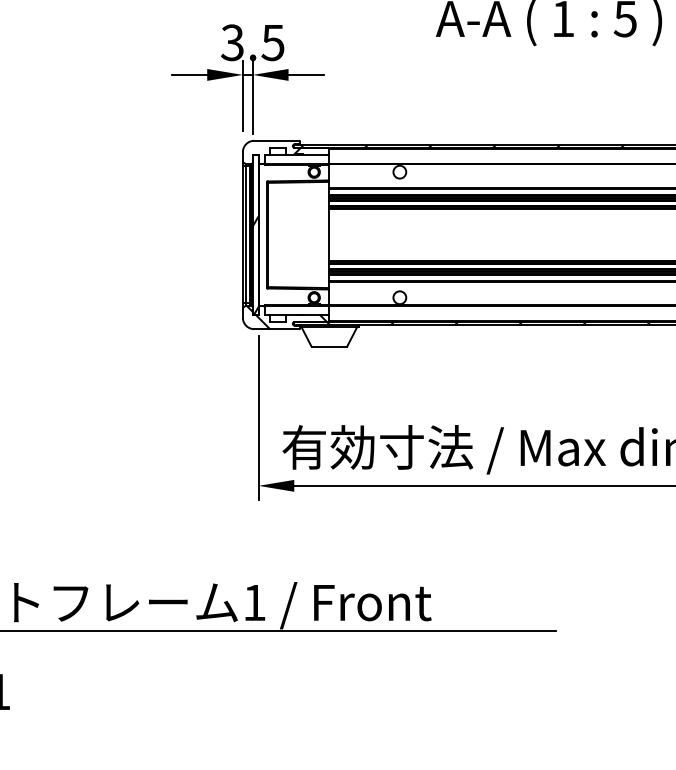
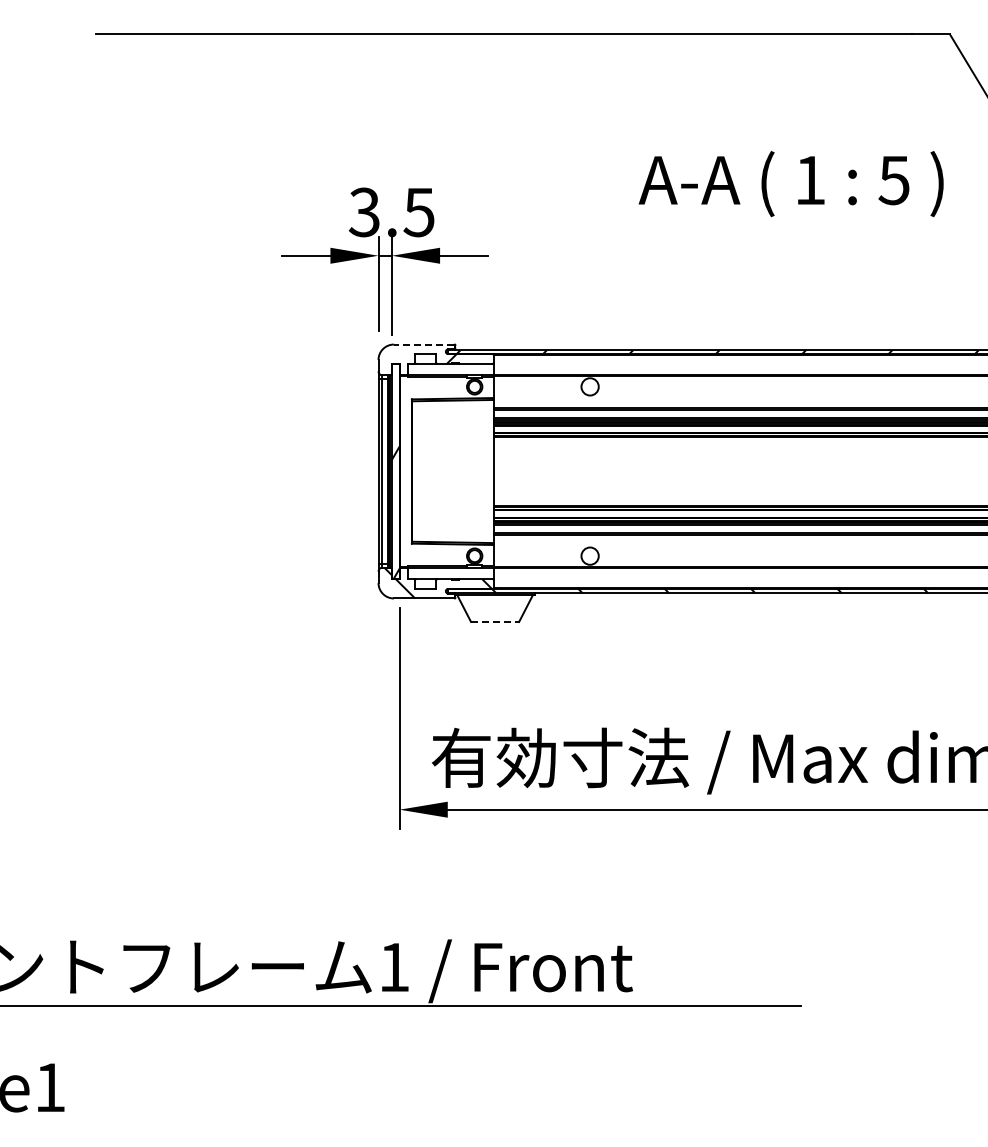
line: (276, 140) -> (423, 344), solid -> dashed
line: (329, 346) -> (495, 621), solid -> dashed

